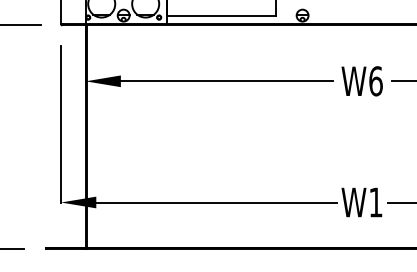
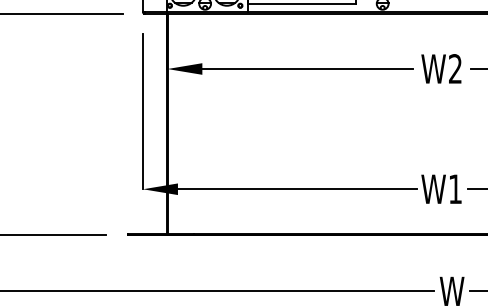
text: (375, 80) -> (455, 68), W6 -> W2

